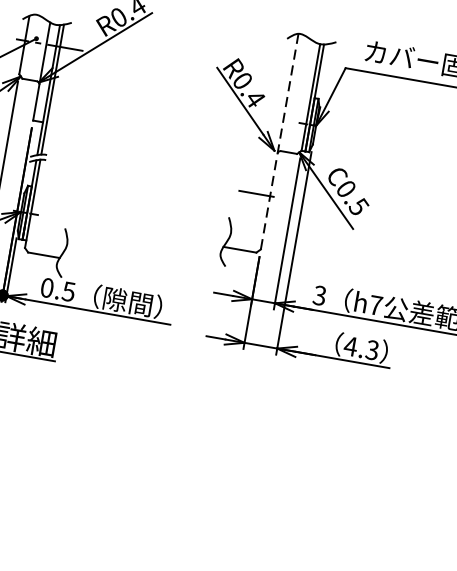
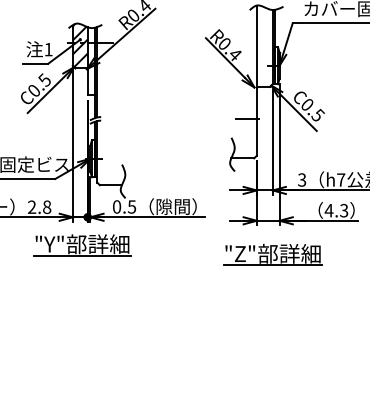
hatch: (33, 46) -> (79, 45), added
line: (278, 142) -> (256, 81), dashed -> solid
part: (258, 395) -> (272, 254), added

